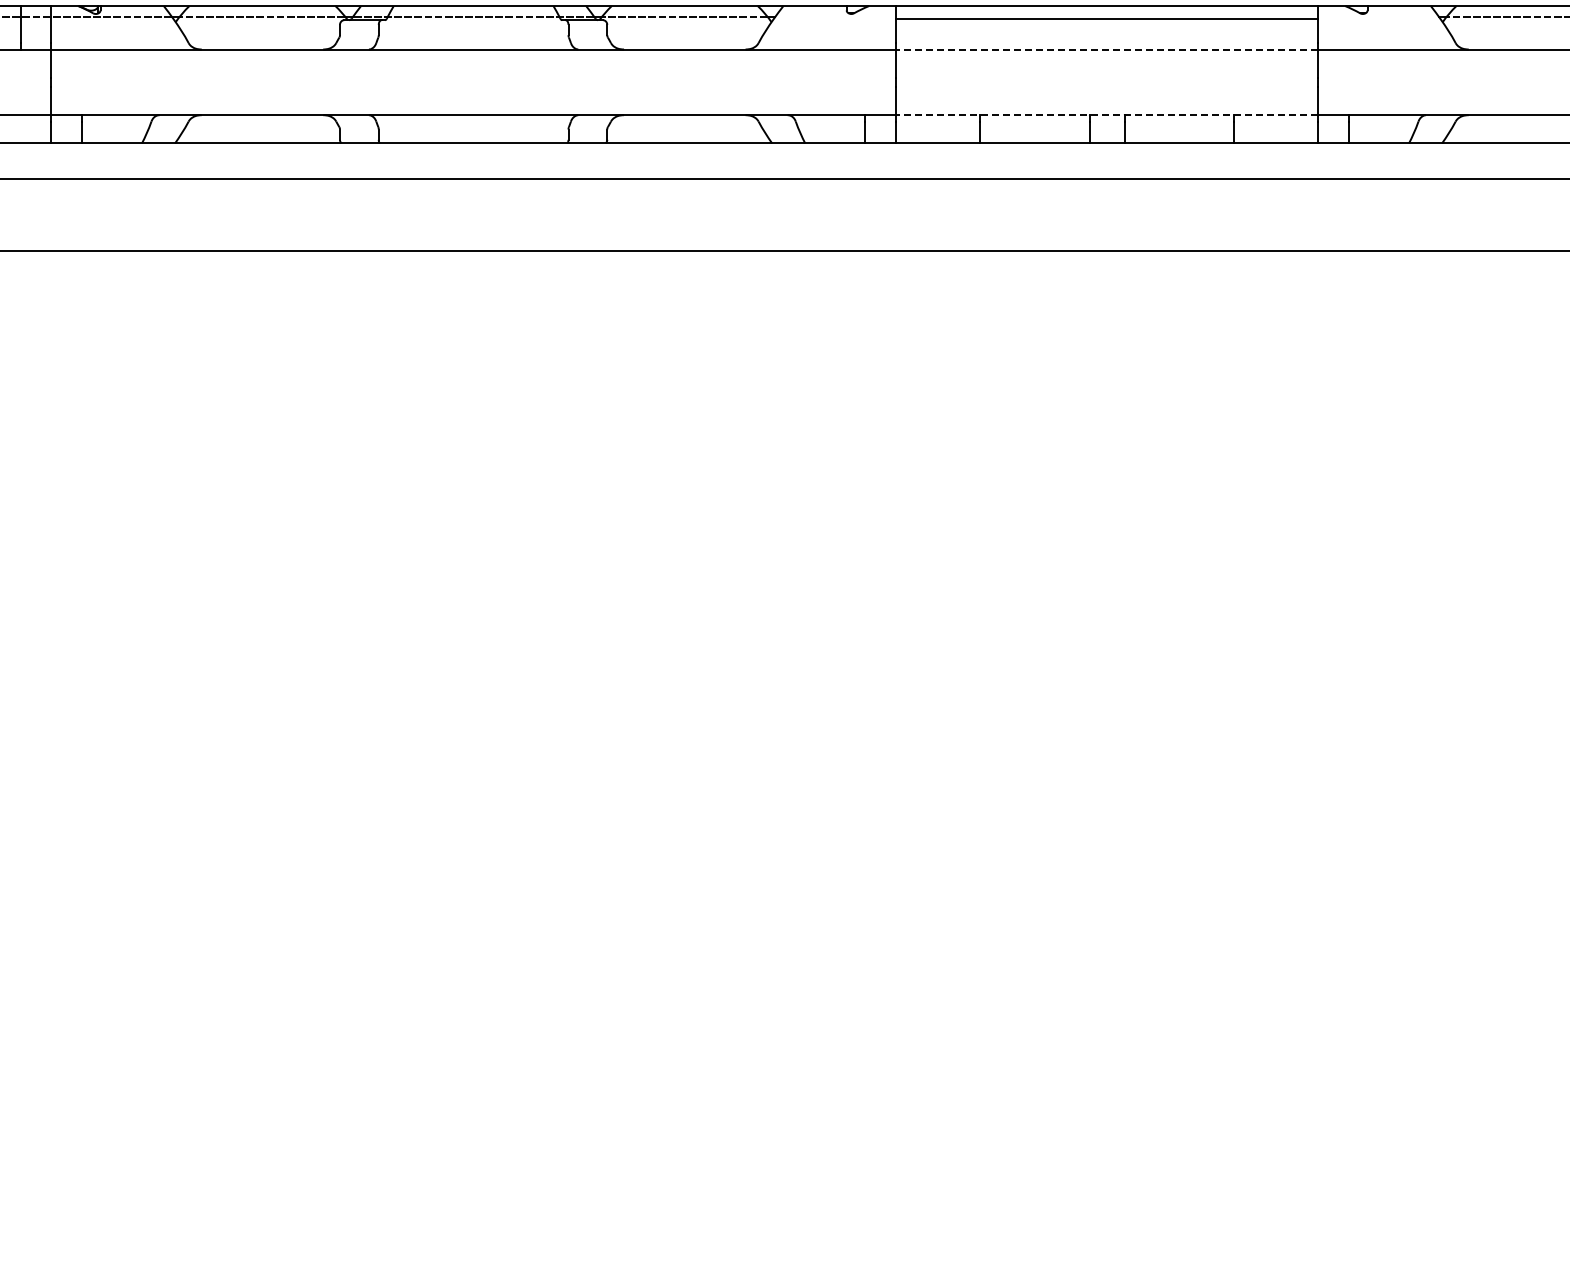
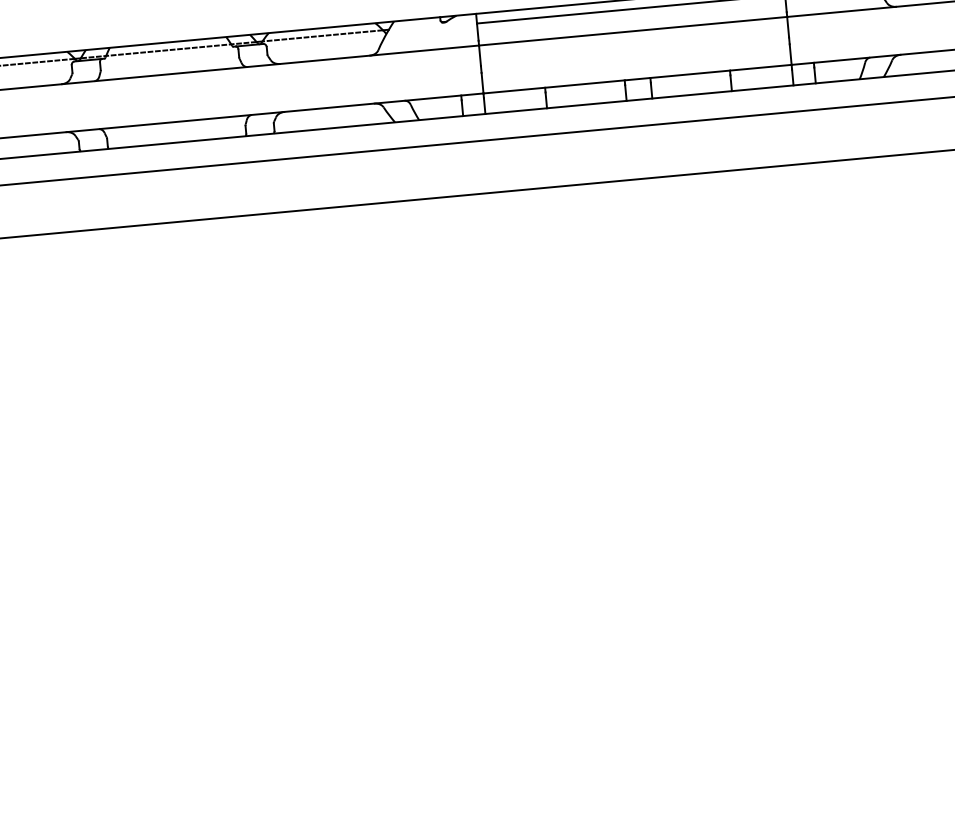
line: (1106, 49) -> (632, 31), dashed -> solid
line: (1106, 115) -> (637, 79), dashed -> solid

